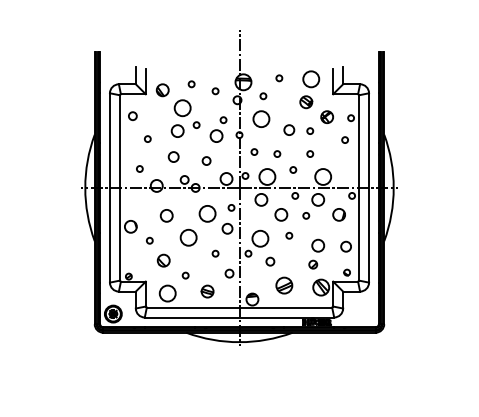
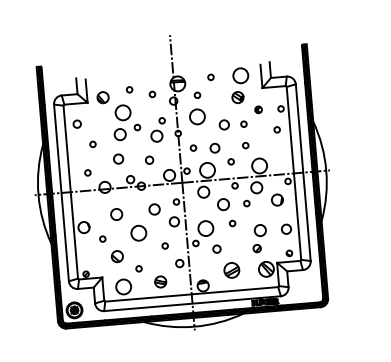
part: (326, 116) -> (257, 109), size x0.6
circle: (277, 153) -> (215, 147), size x1.6
circle: (207, 213) -> (154, 209), size x0.7

